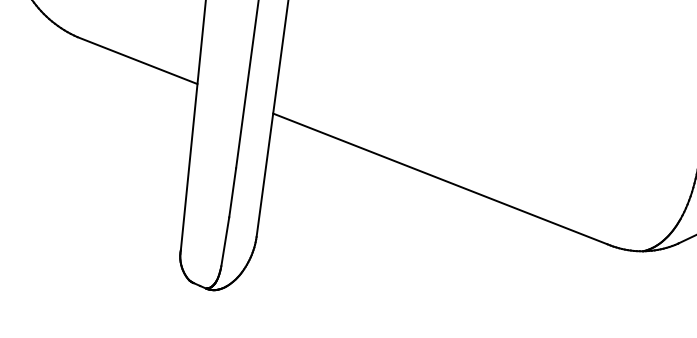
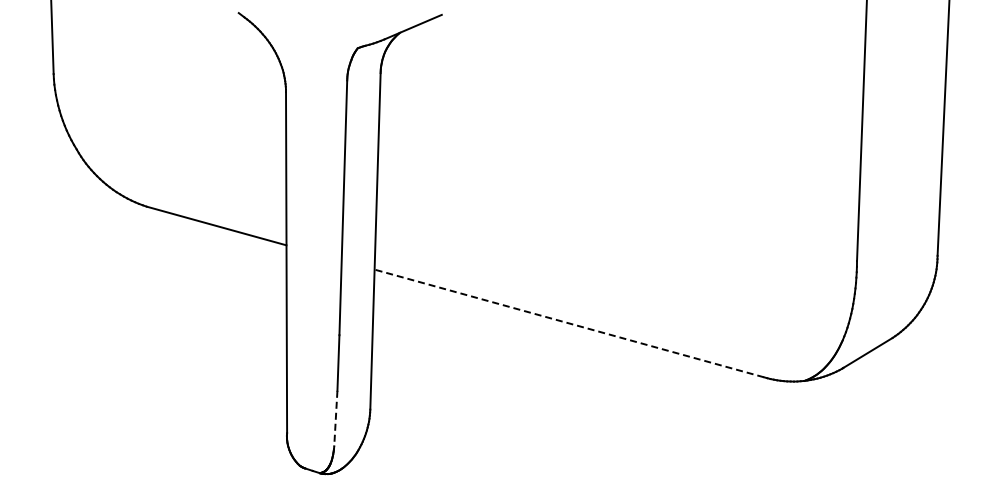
line: (439, 178) -> (568, 323), solid -> dashed
line: (225, 241) -> (335, 418), solid -> dashed

